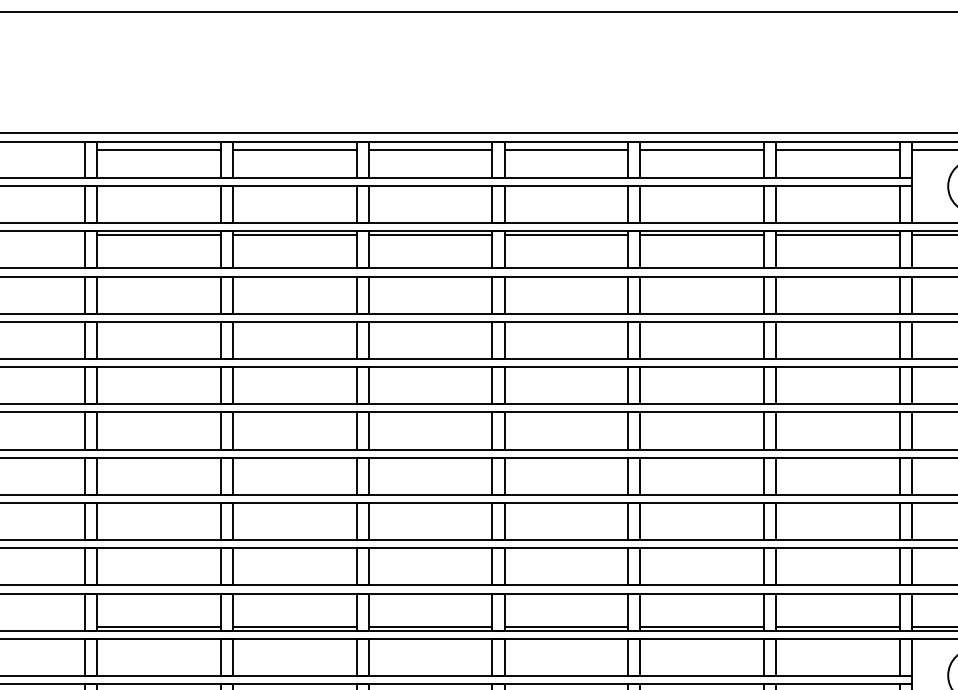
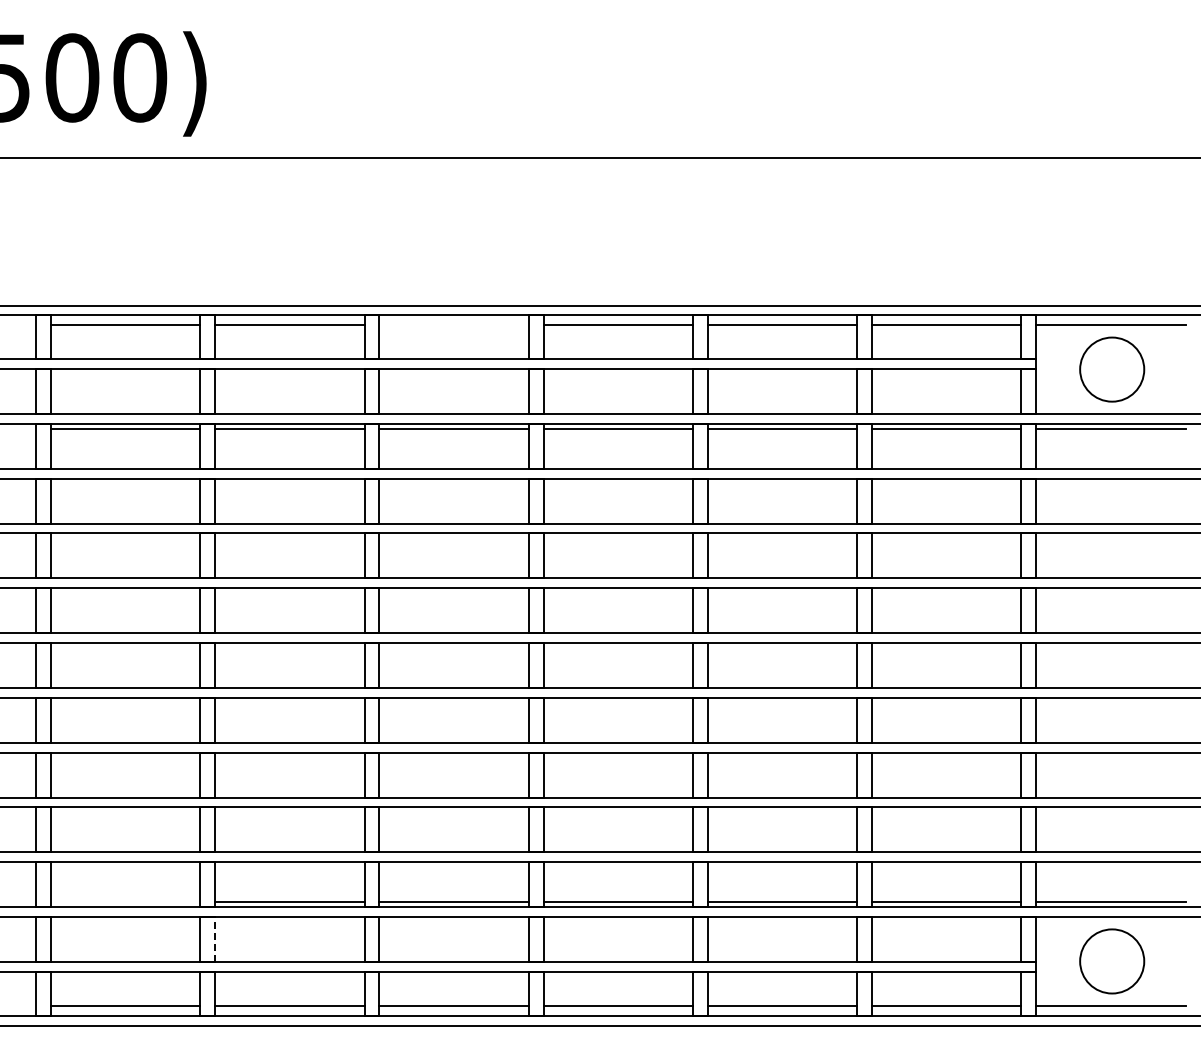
line: (430, 149) -> (453, 325), removed
line: (159, 626) -> (125, 902), removed
line: (233, 657) -> (215, 939), solid -> dashed

